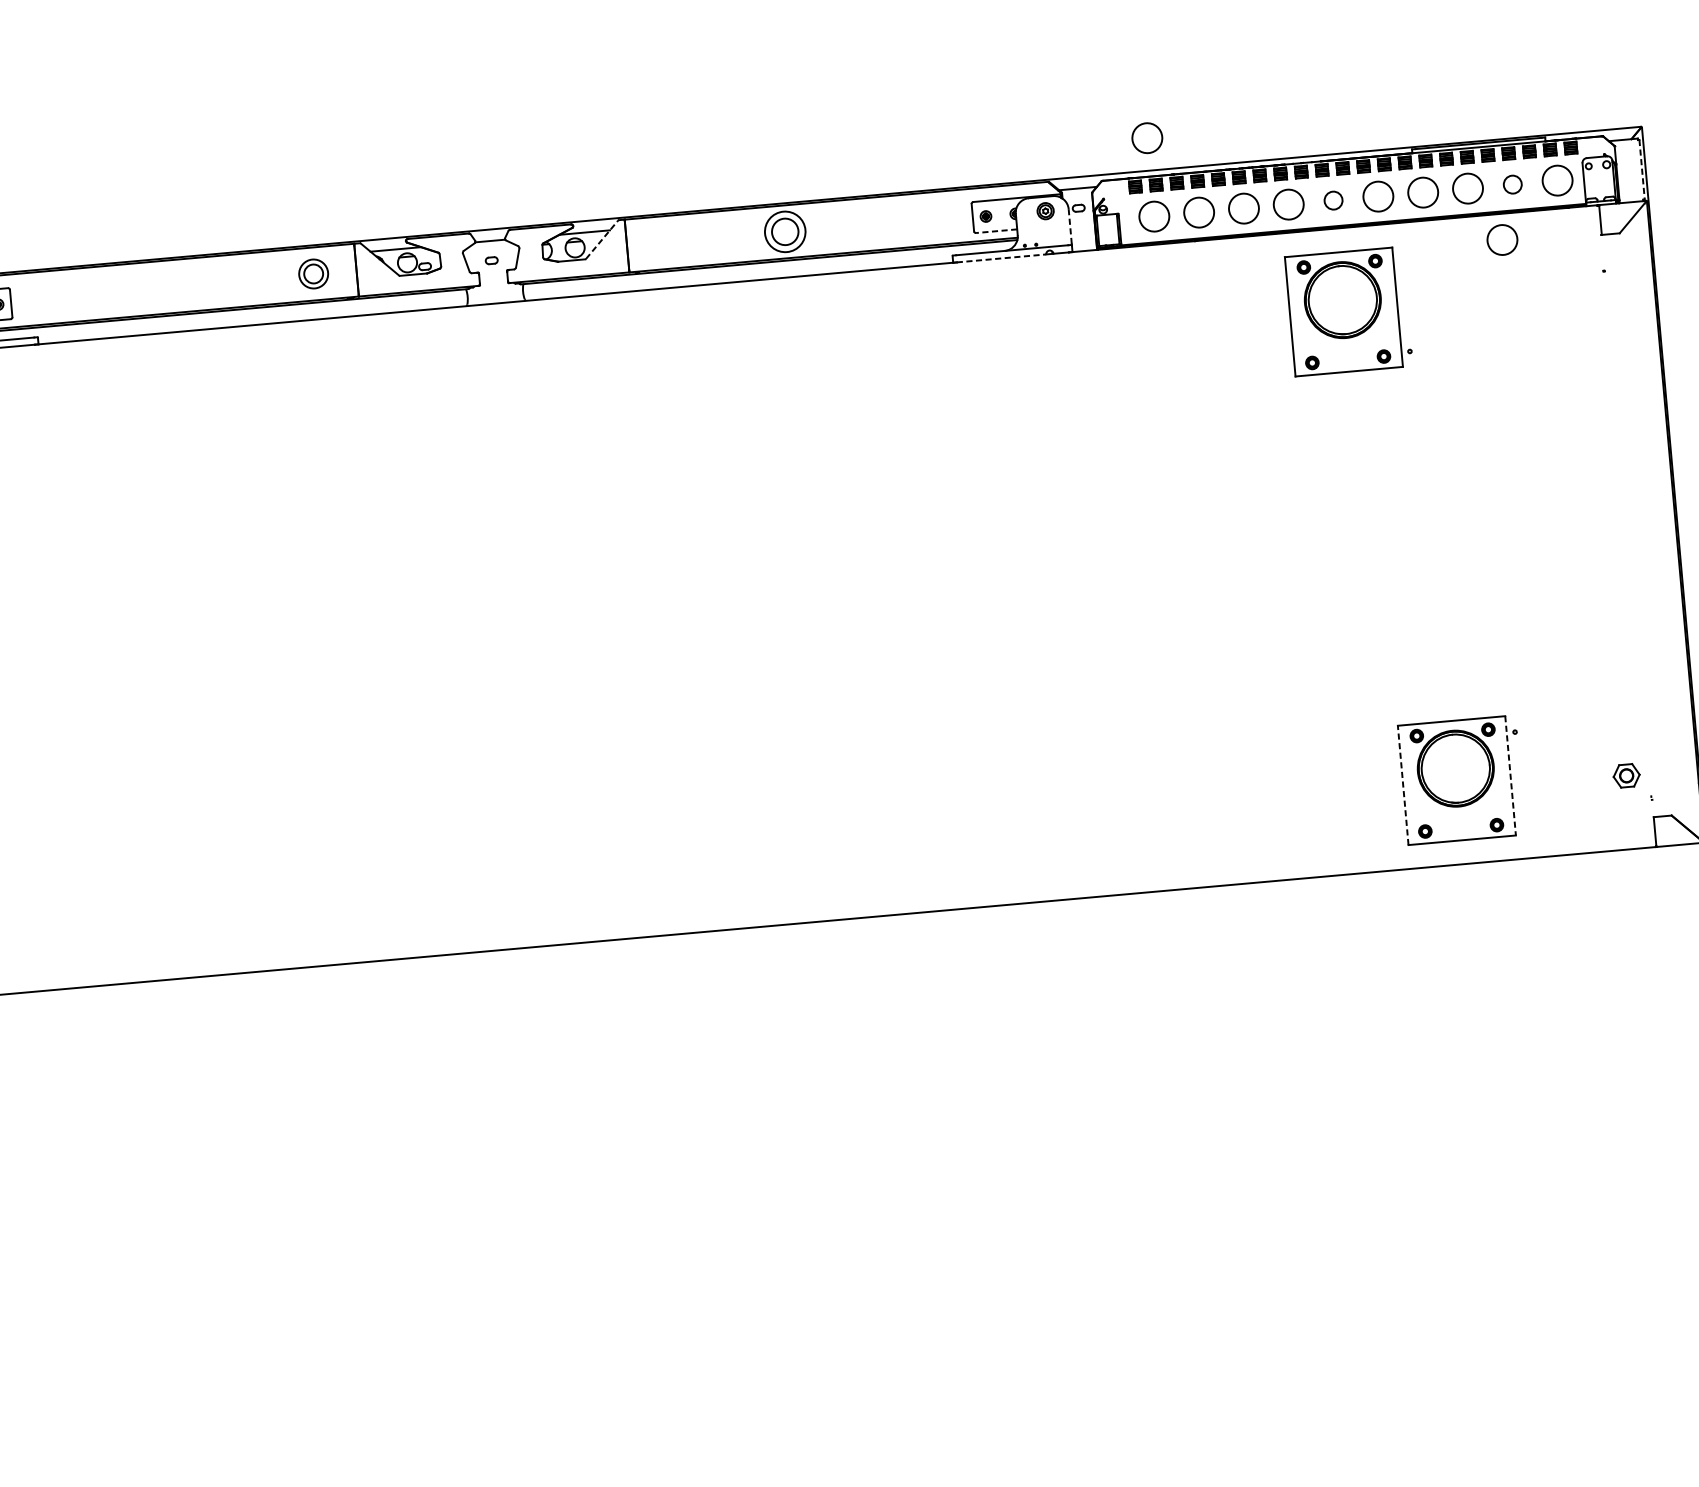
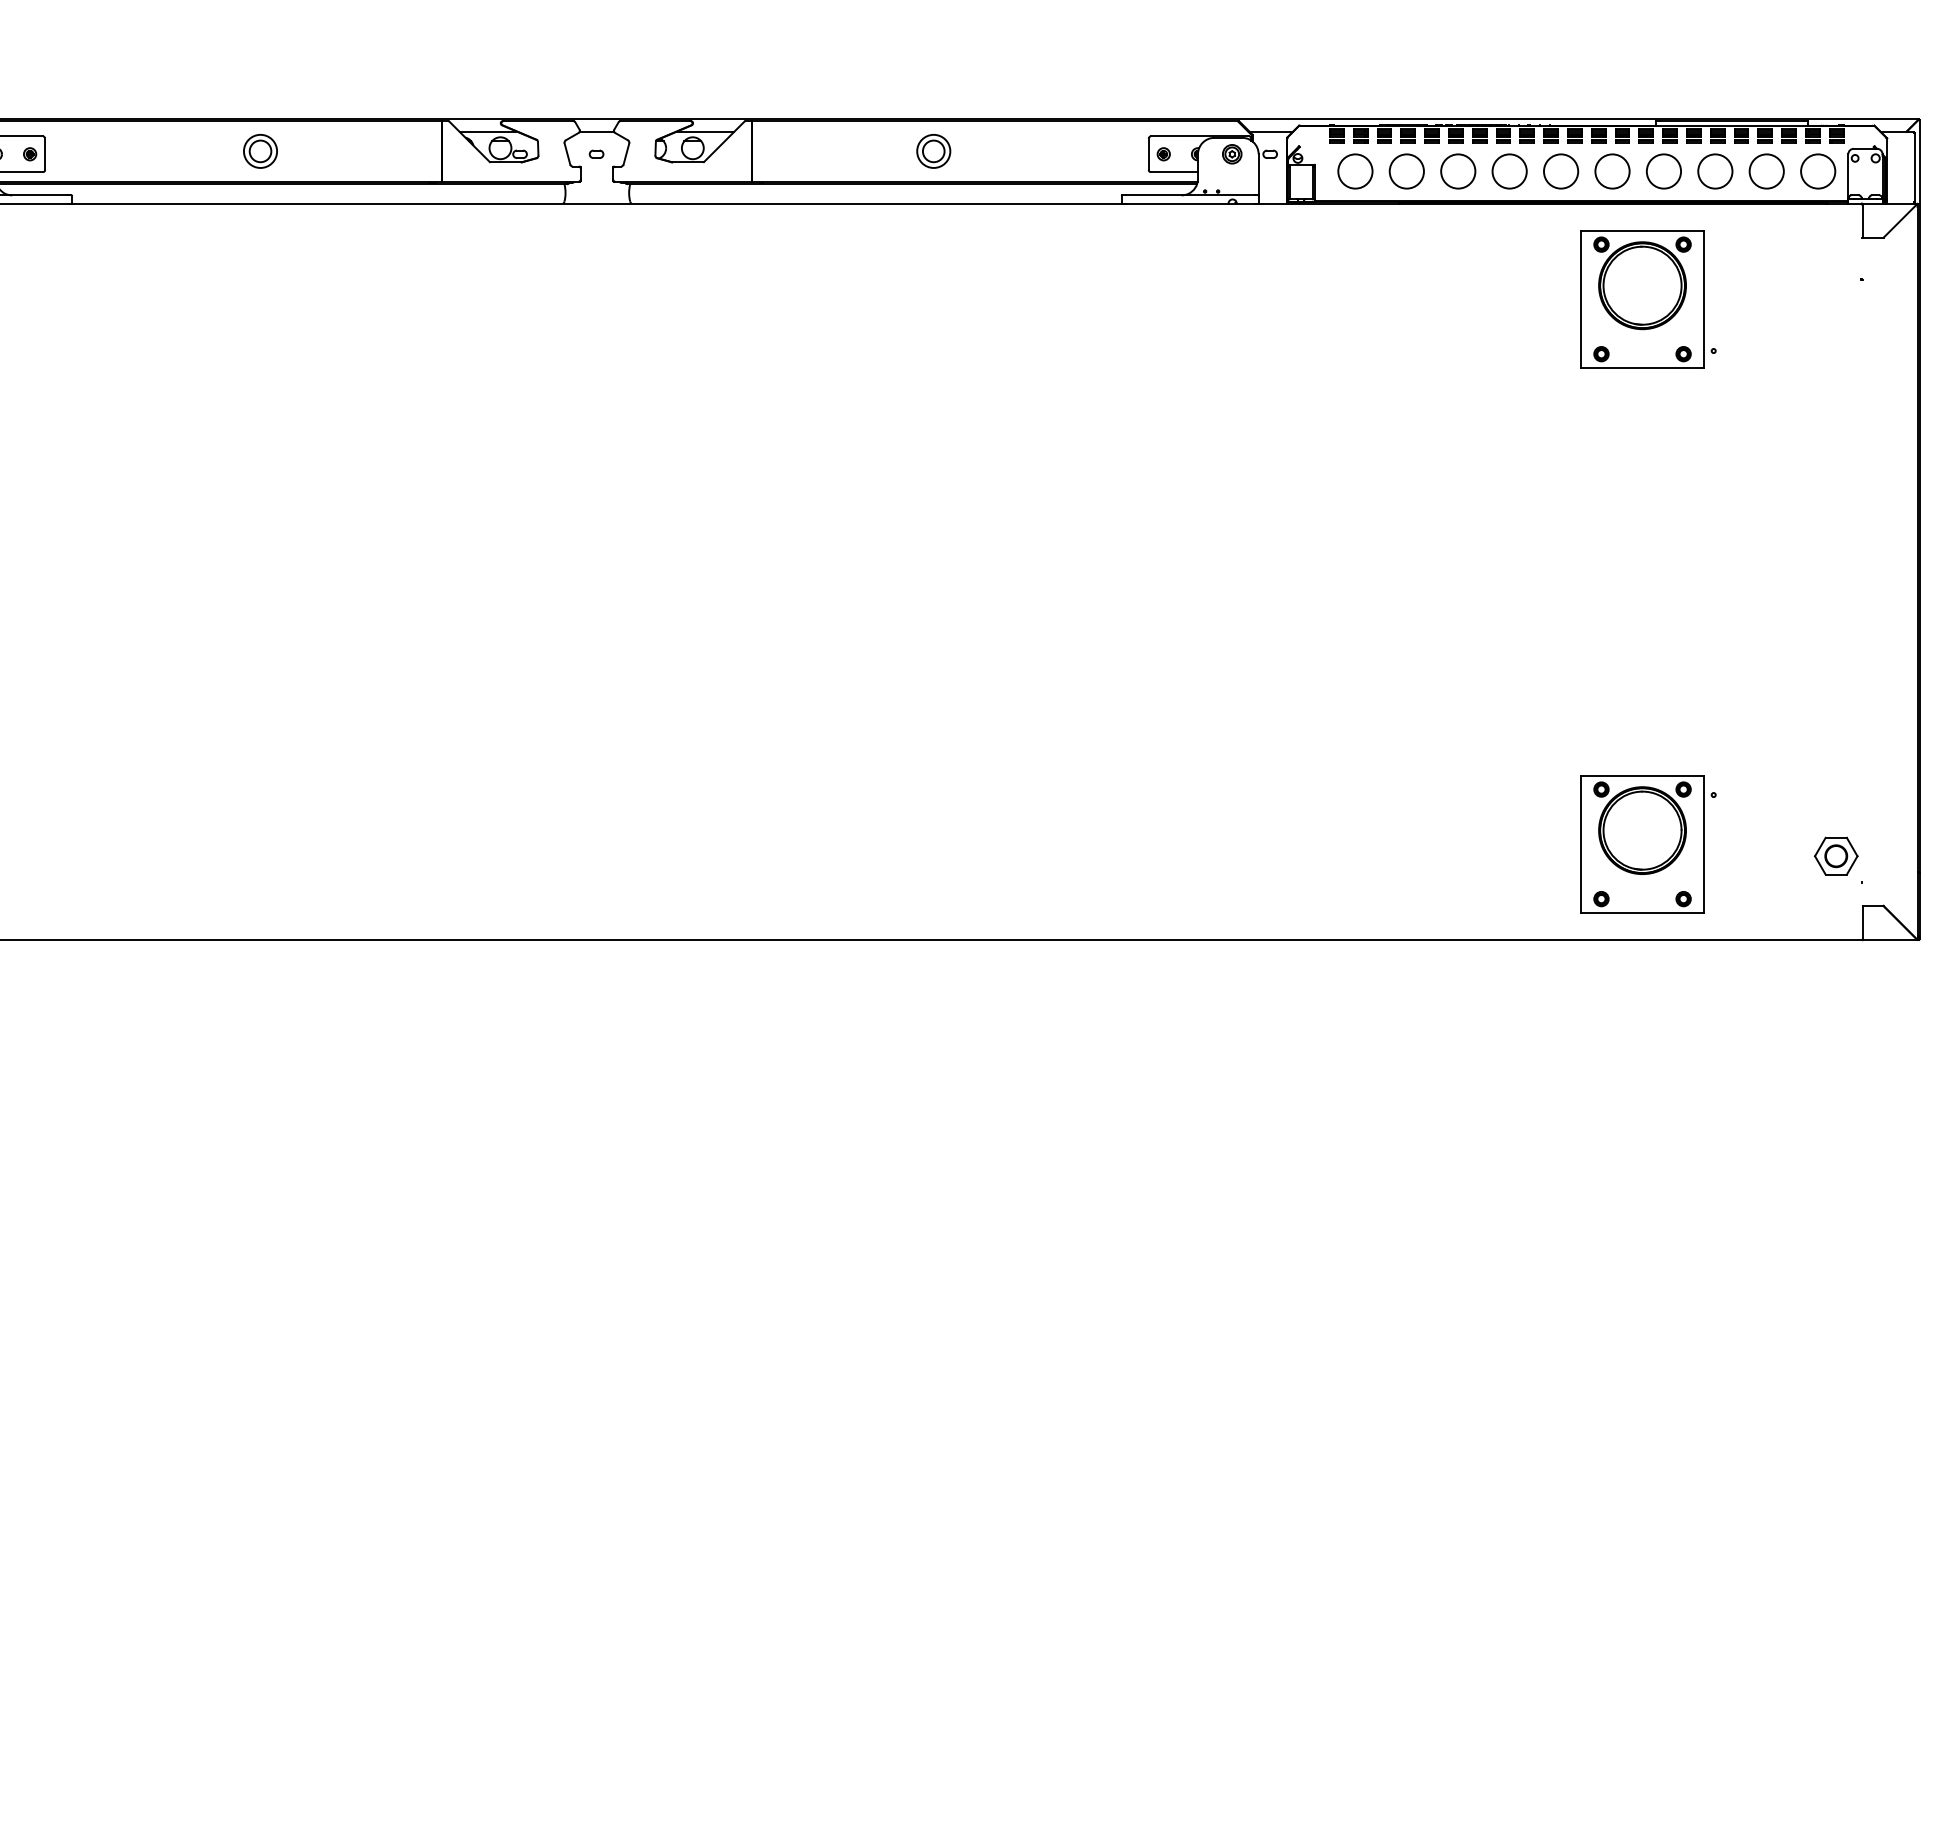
circle: (1147, 138) -> (1355, 81), removed
line: (1642, 170) -> (1915, 168), dashed -> solid
circle: (1512, 184) -> (1766, 171), size x1.67
circle: (1333, 200) -> (1560, 171), size x1.67
line: (1070, 226) -> (1258, 174), dashed -> solid
line: (996, 231) -> (1174, 172), dashed -> solid
part: (785, 232) -> (933, 151), size x0.71
line: (602, 239) -> (724, 141), dashed -> solid
circle: (1502, 240) -> (1749, 233), removed
line: (1001, 258) -> (1177, 203), dashed -> solid
part: (313, 274) -> (260, 151), moved
part: (1349, 311) -> (1648, 299), moved
line: (1510, 775) -> (1704, 844), dashed -> solid
part: (1626, 775) -> (1836, 855), size x1.43
line: (1402, 784) -> (1580, 843), dashed -> solid

